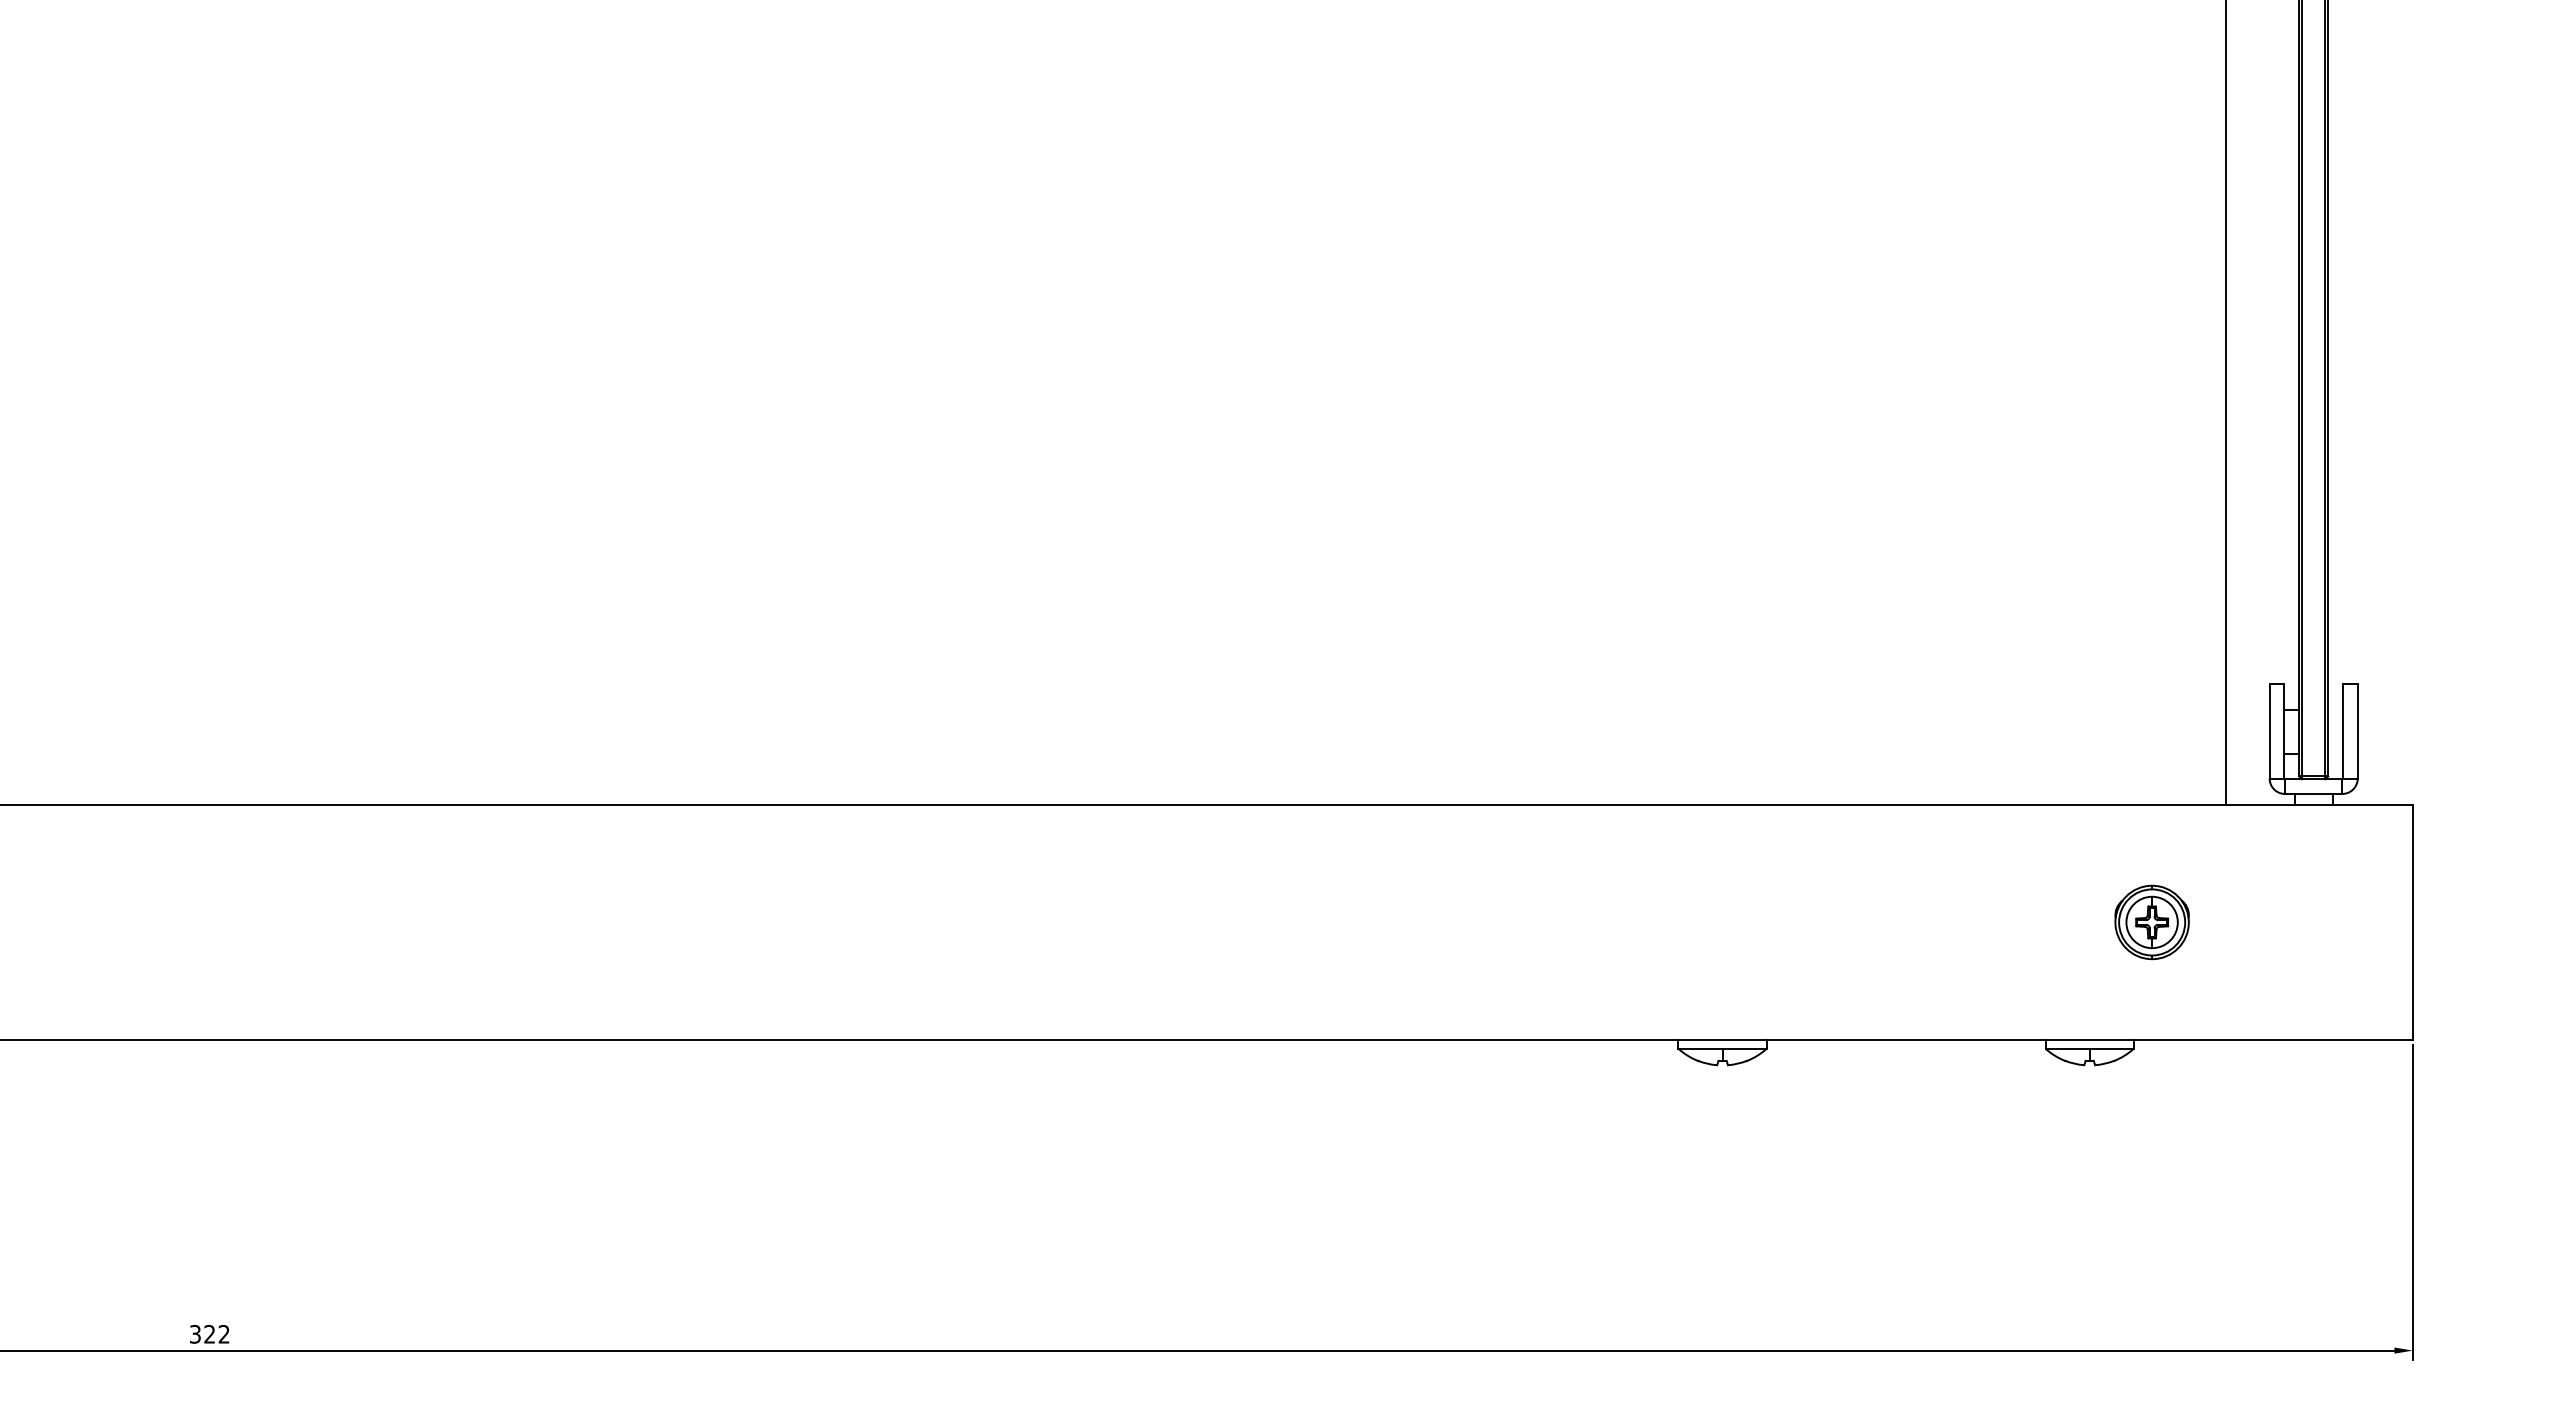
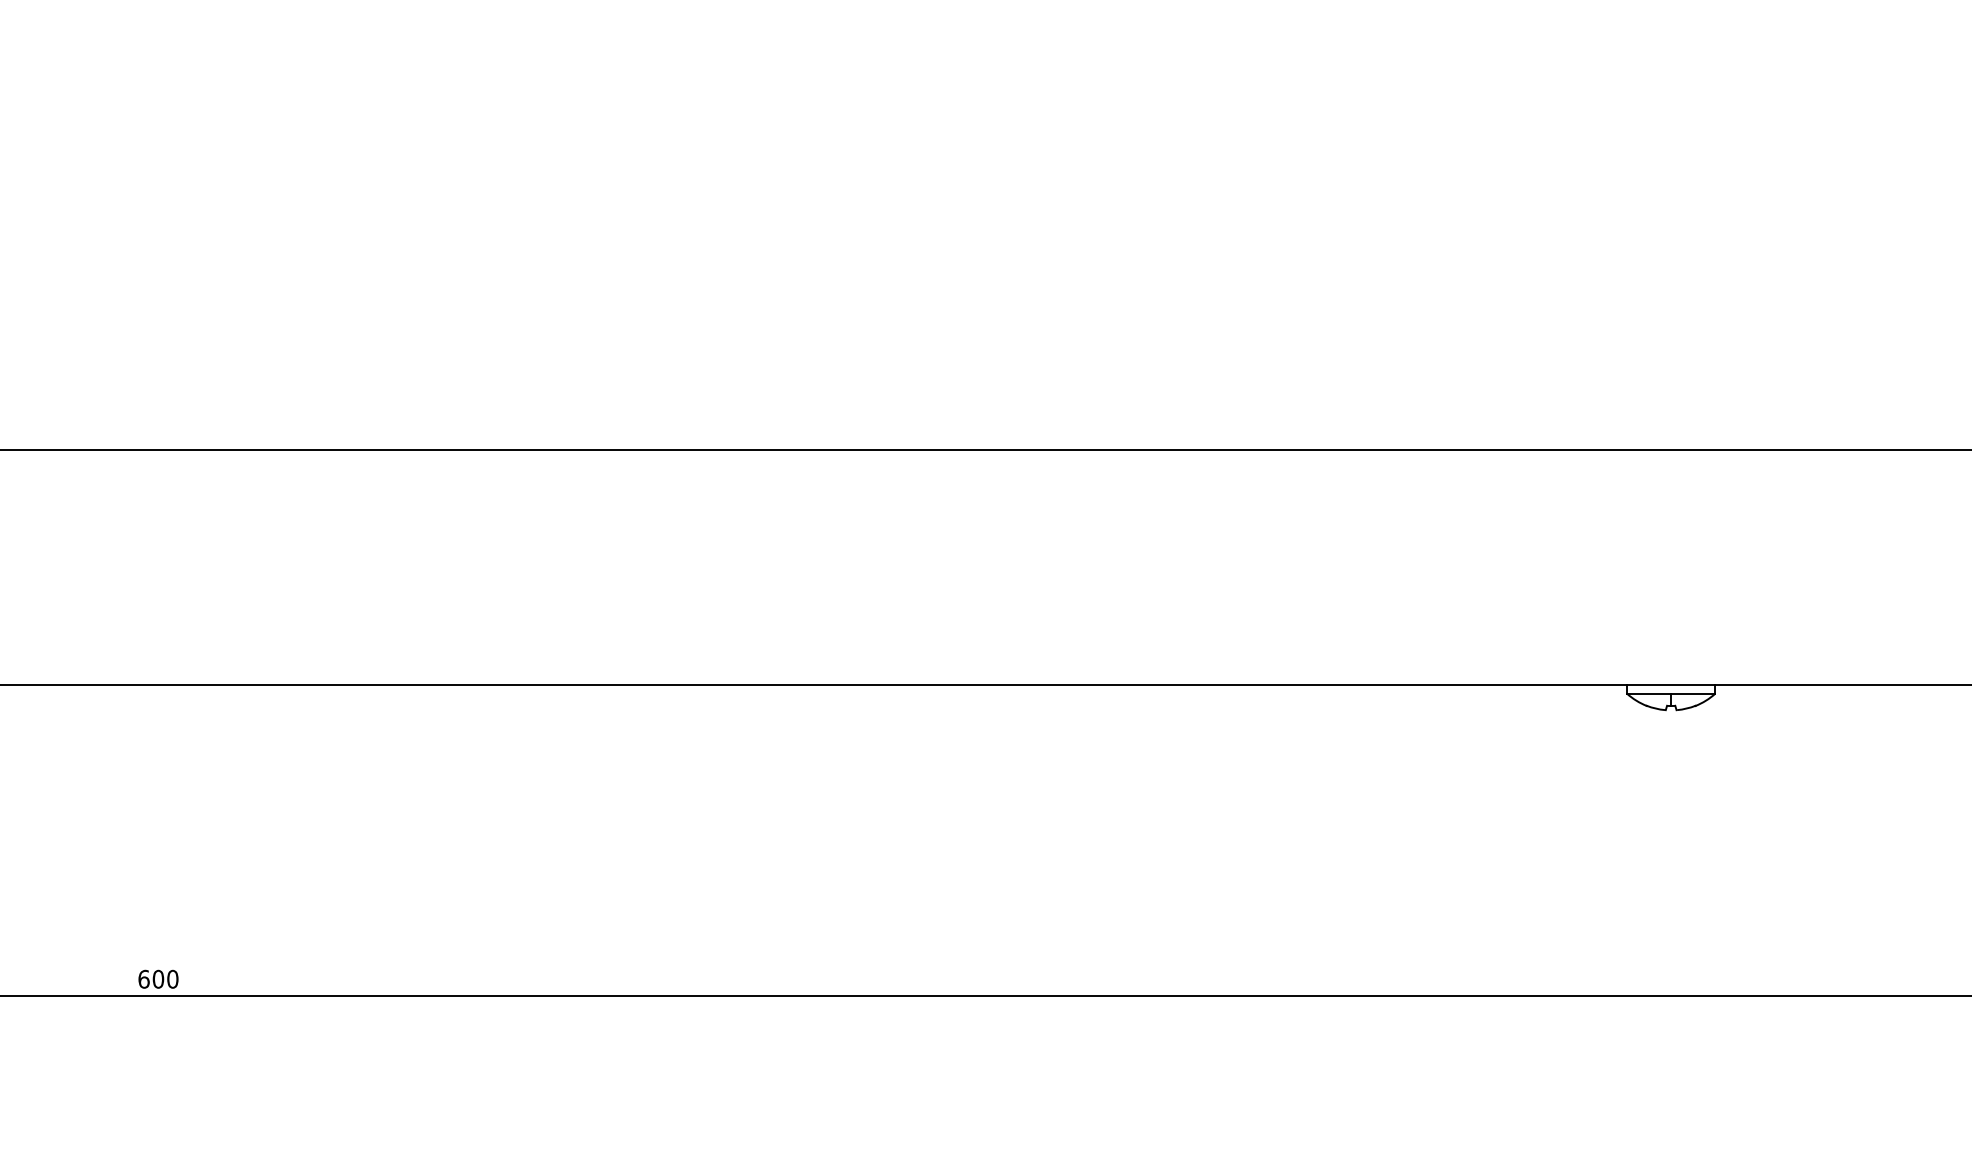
text: (209, 1333) -> (158, 978), 322 -> 600

